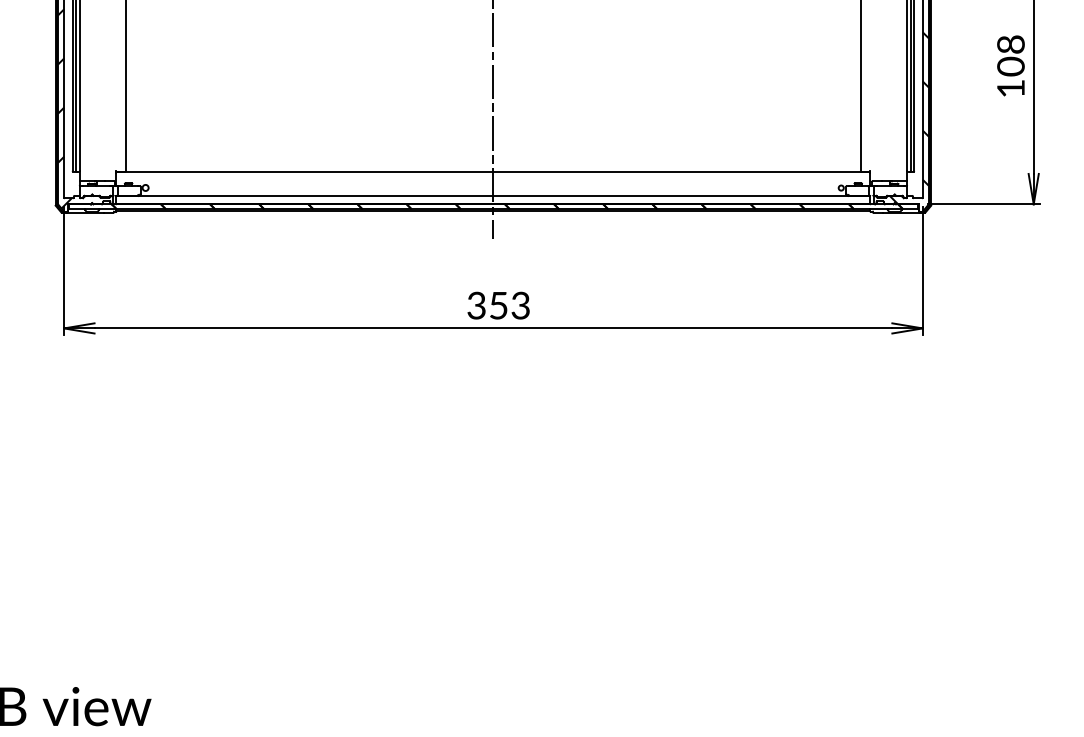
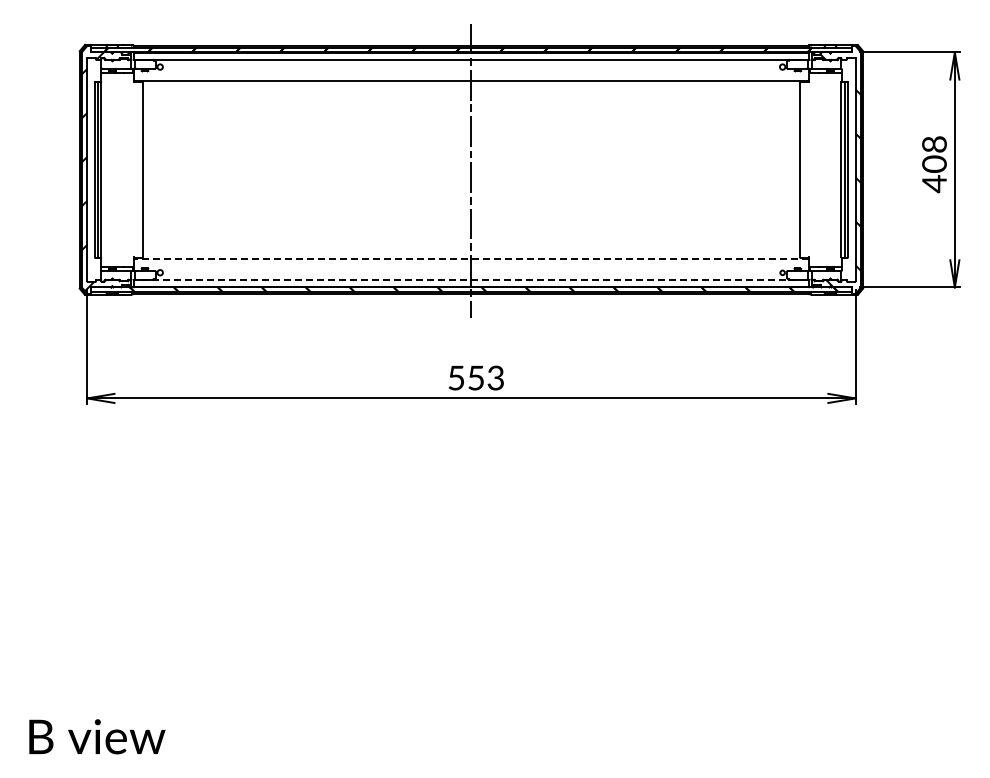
text: (1010, 89) -> (934, 184), 108 -> 408
line: (492, 172) -> (470, 258), solid -> dashed
line: (493, 195) -> (471, 279), solid -> dashed
text: (476, 305) -> (456, 377), 353 -> 553

